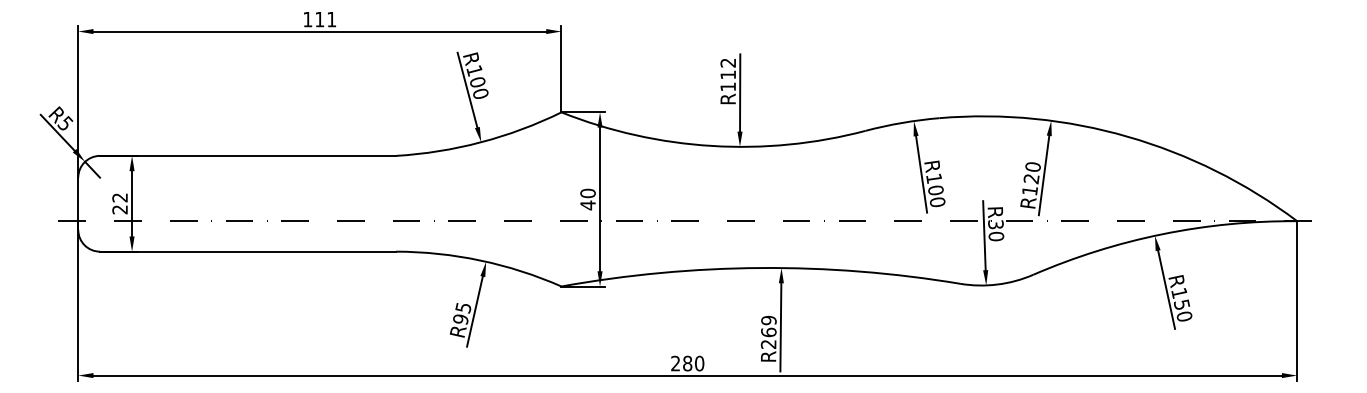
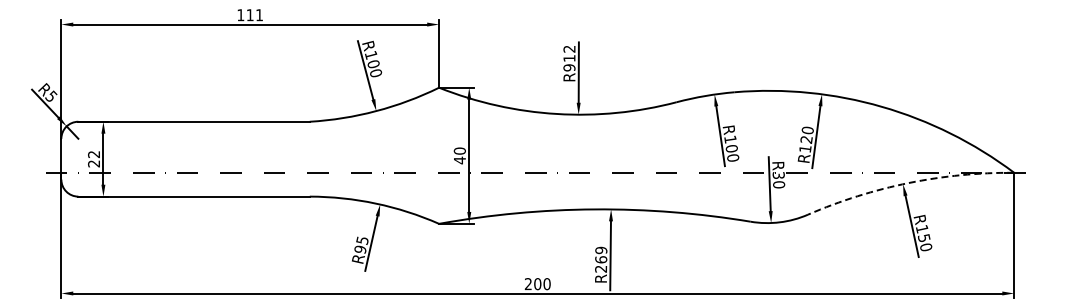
text: (728, 86) -> (569, 67), R112 -> R912
arc: (1161, 234) -> (908, 183), solid -> dashed
text: (687, 362) -> (537, 283), 280 -> 200

